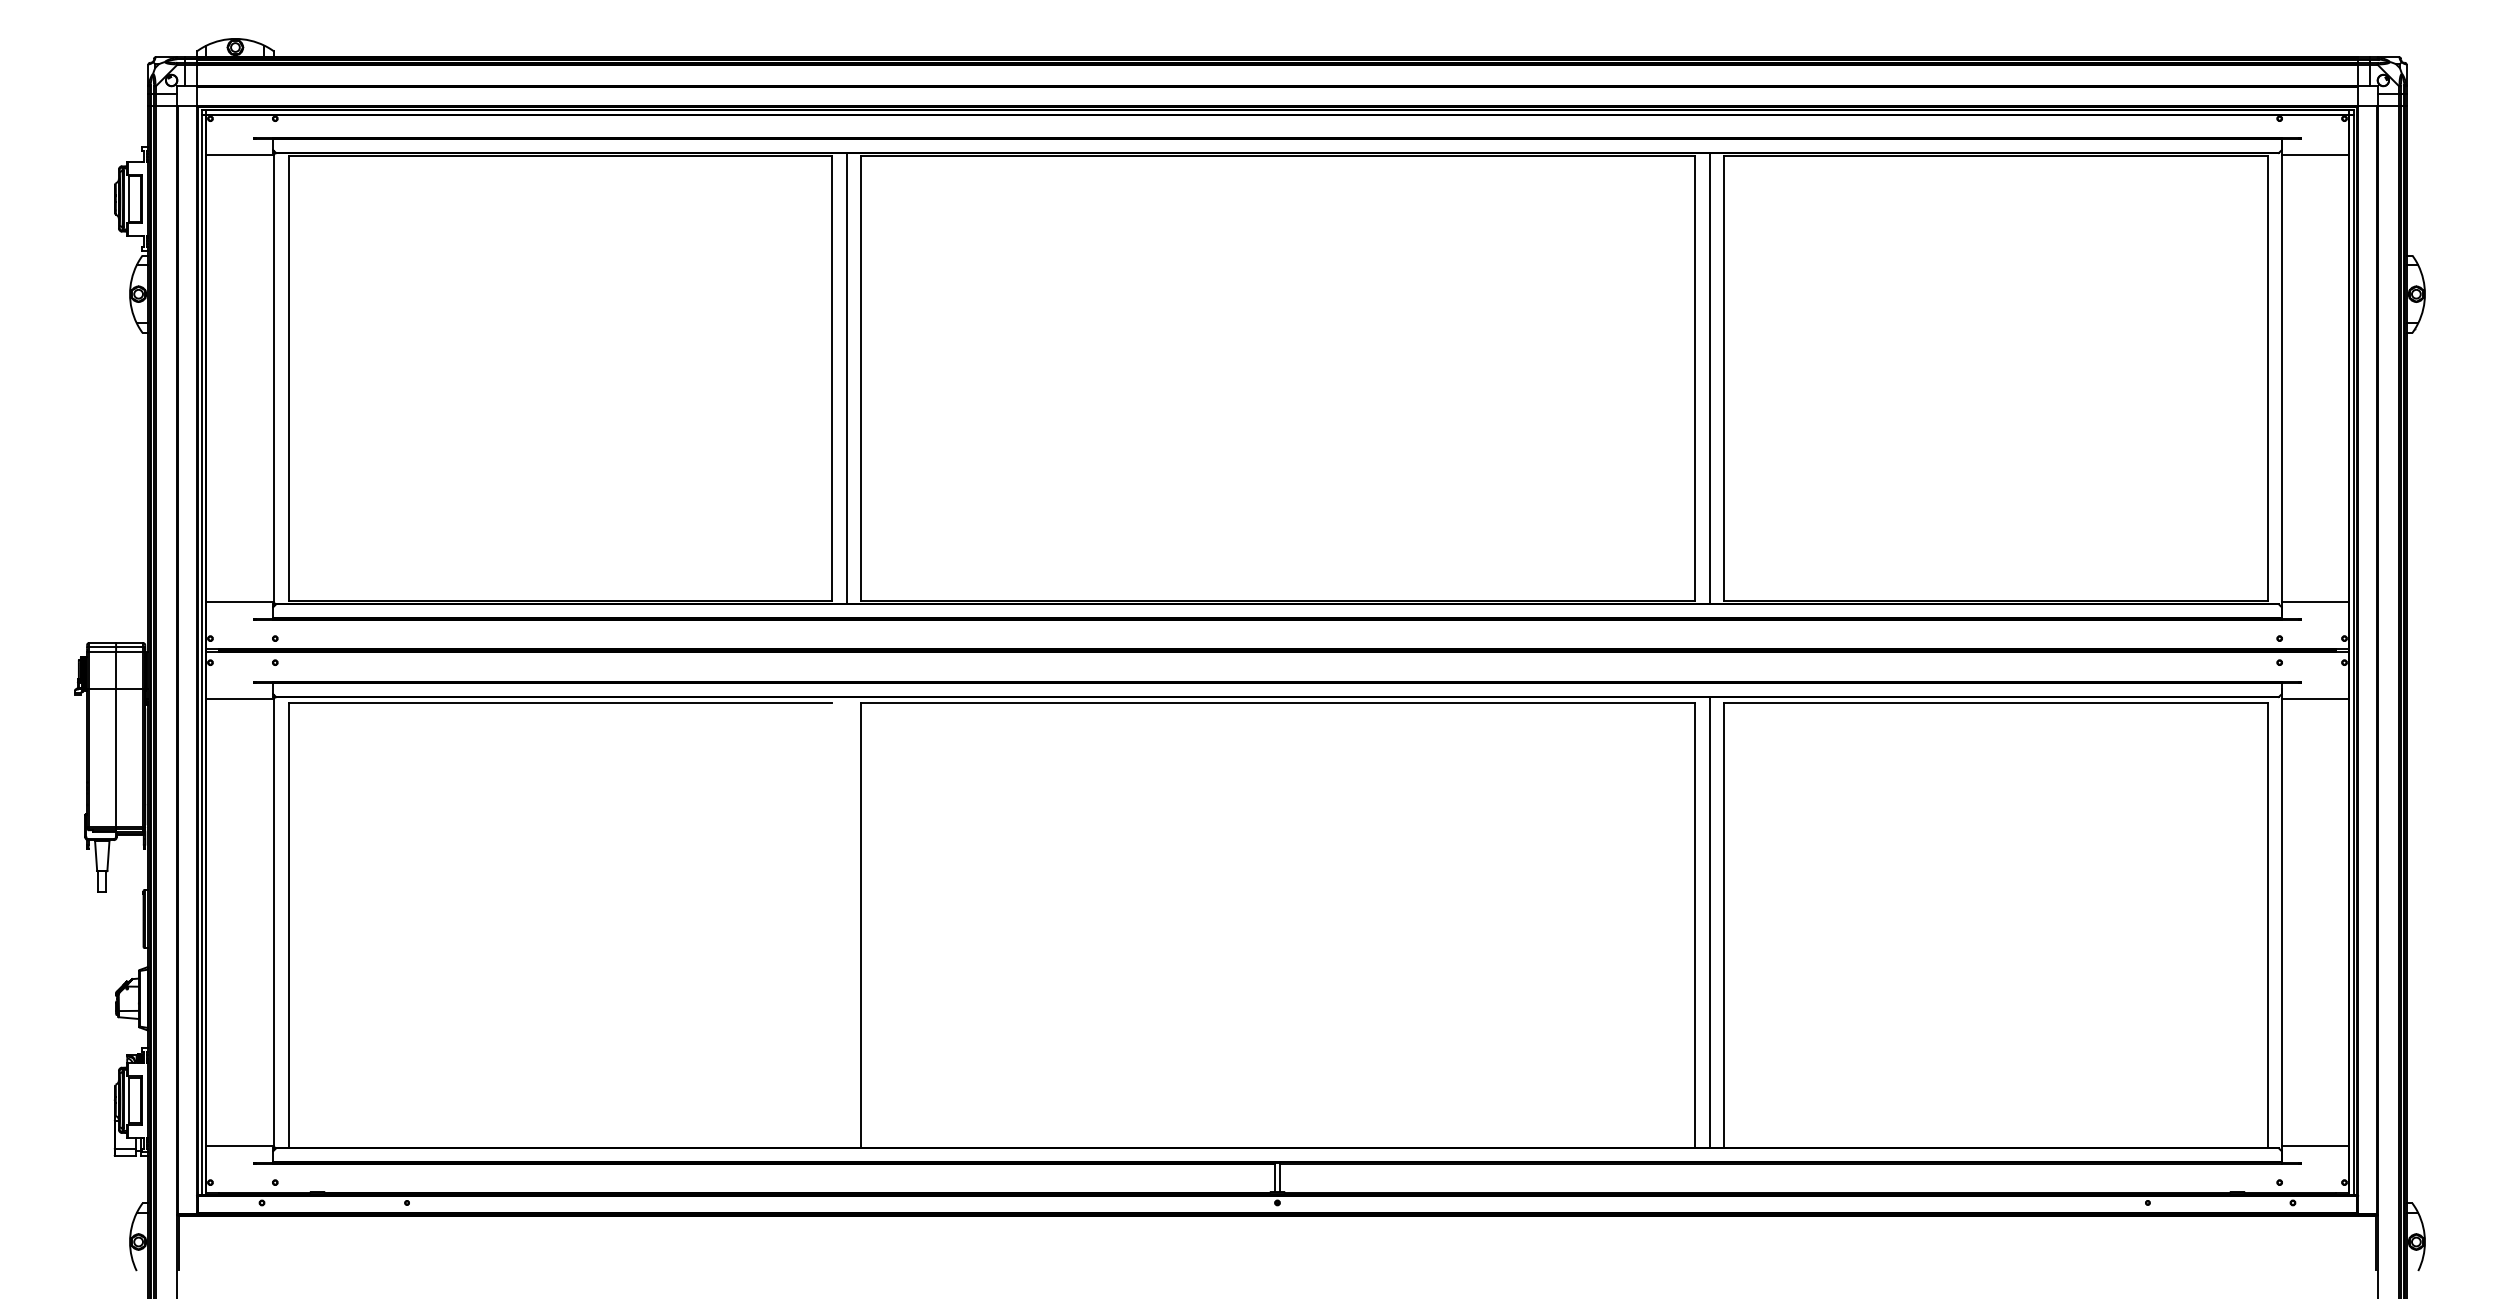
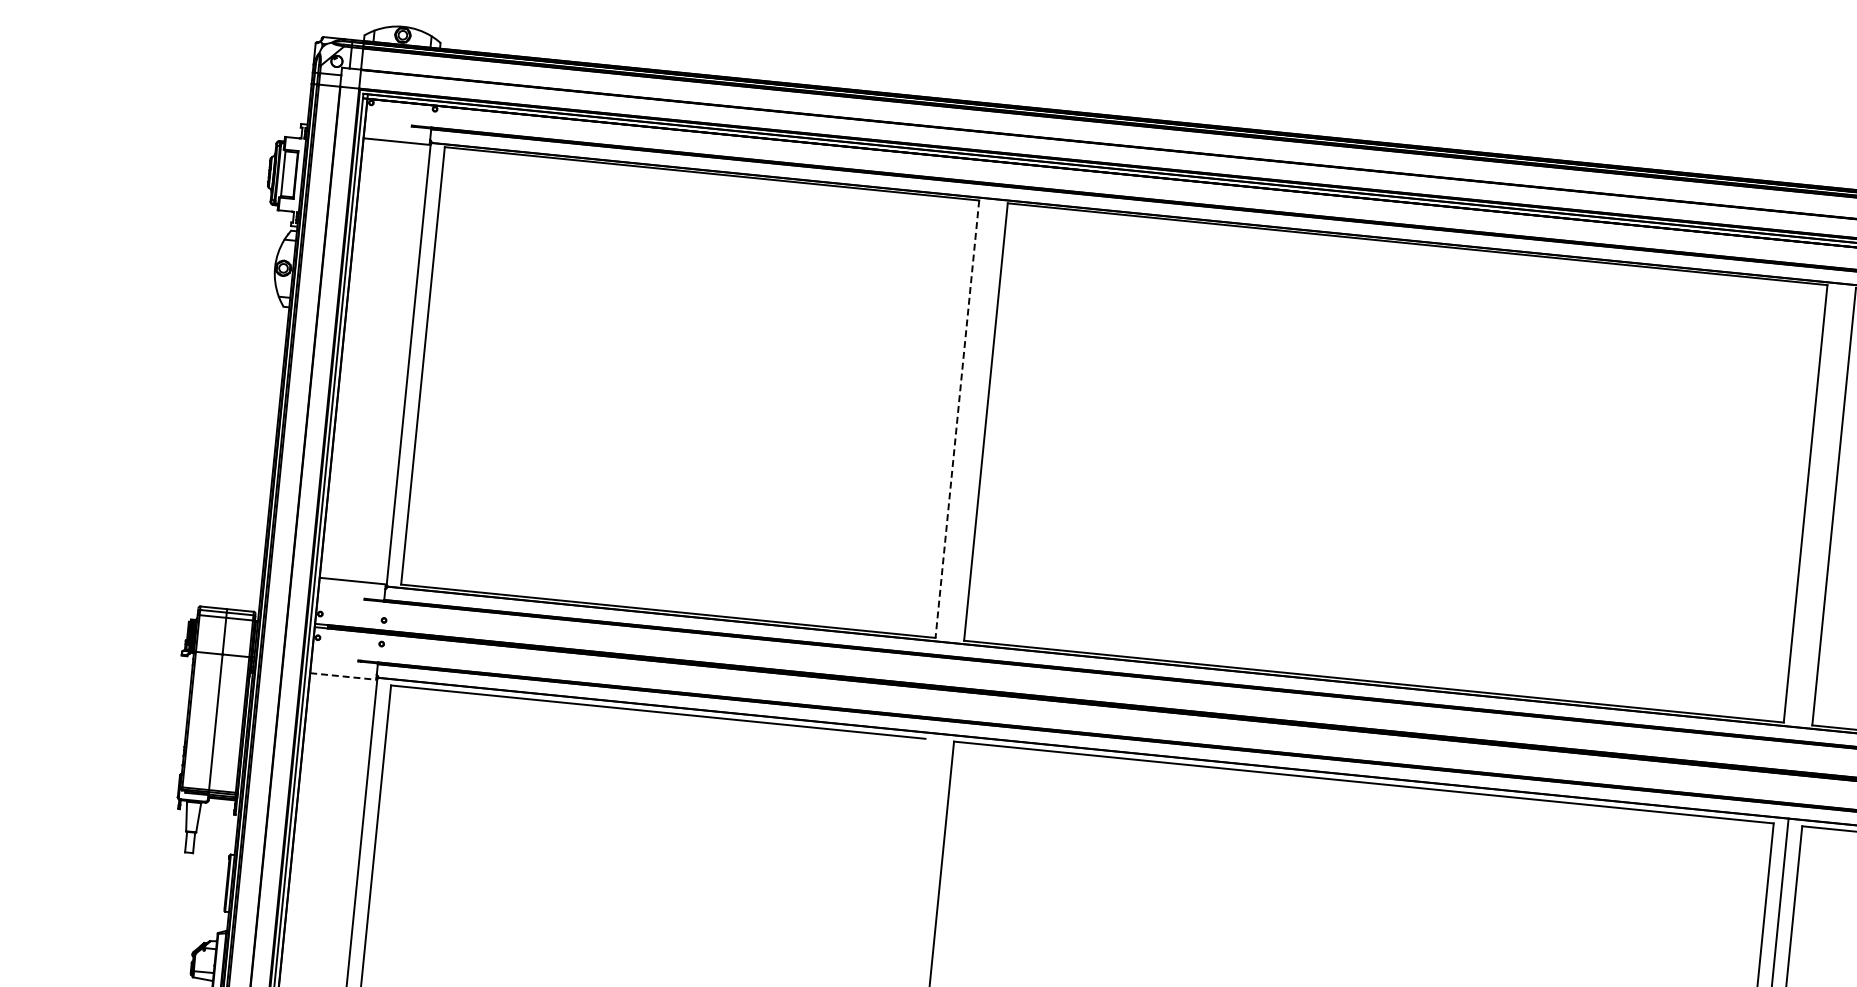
line: (832, 378) -> (957, 419), solid -> dashed
line: (846, 378) -> (971, 420), removed
line: (1709, 378) -> (1819, 505), removed
line: (240, 699) -> (343, 676), solid -> dashed

